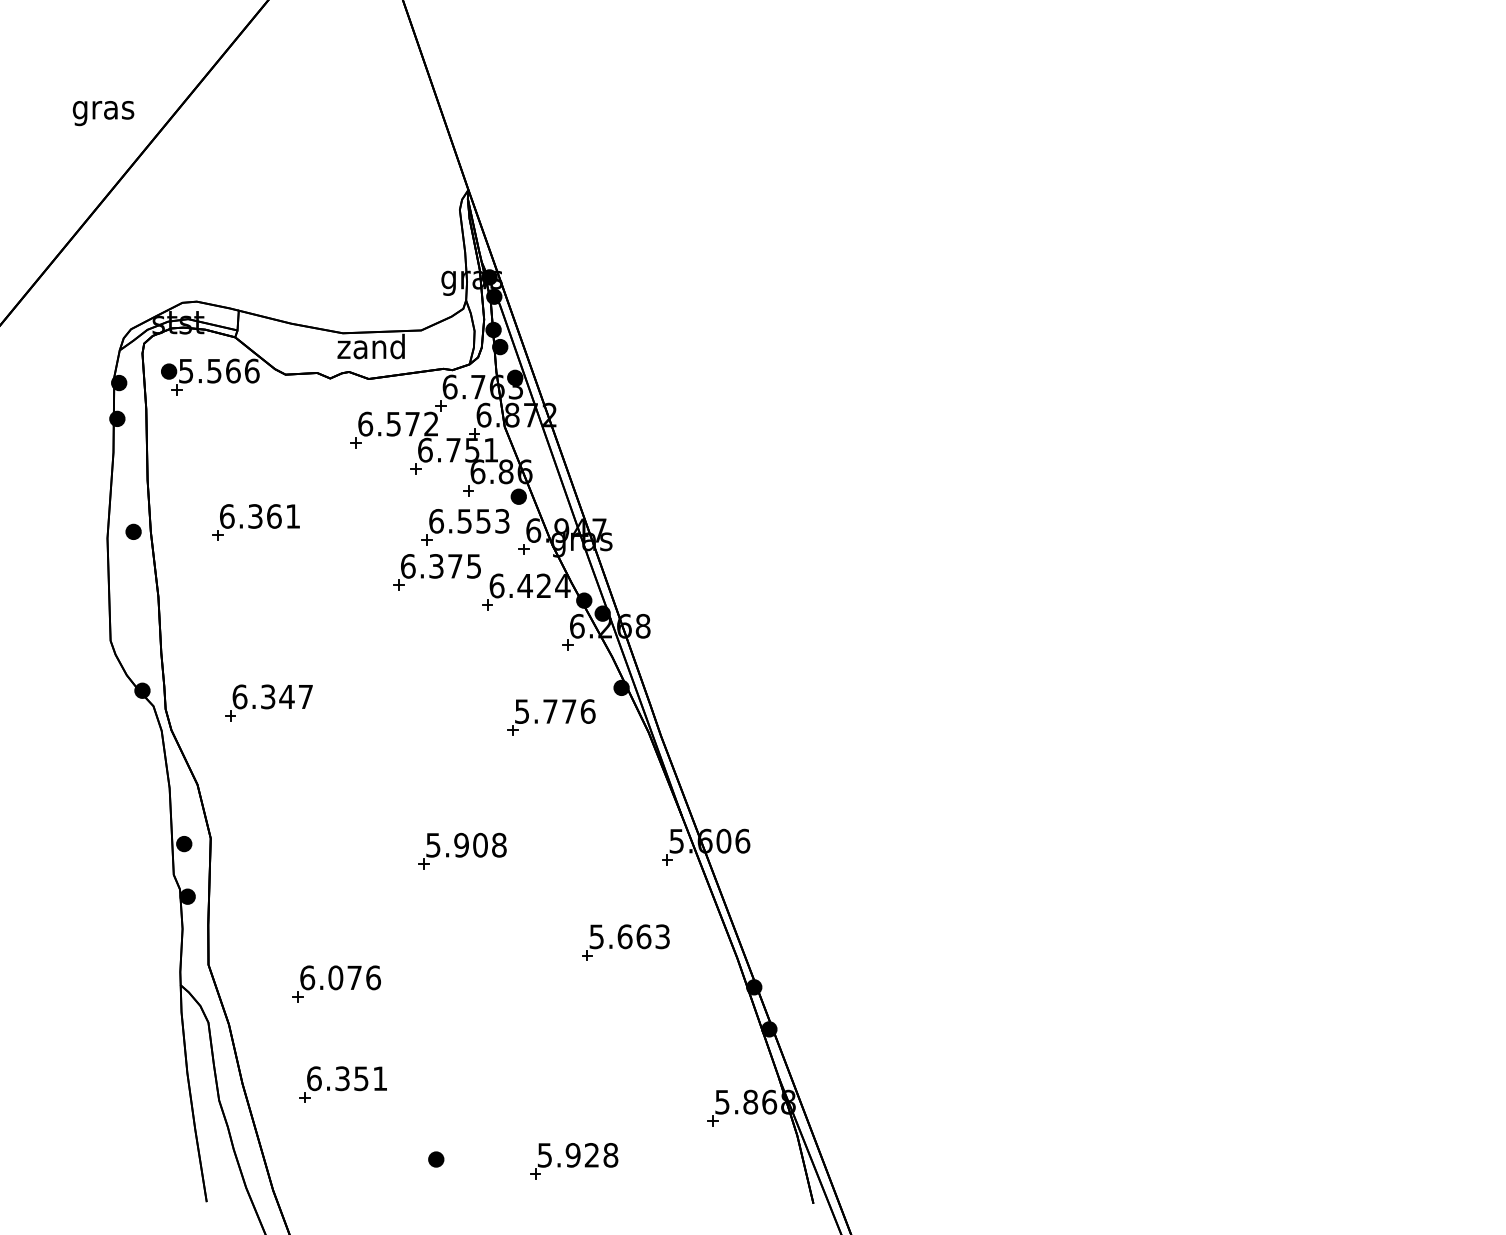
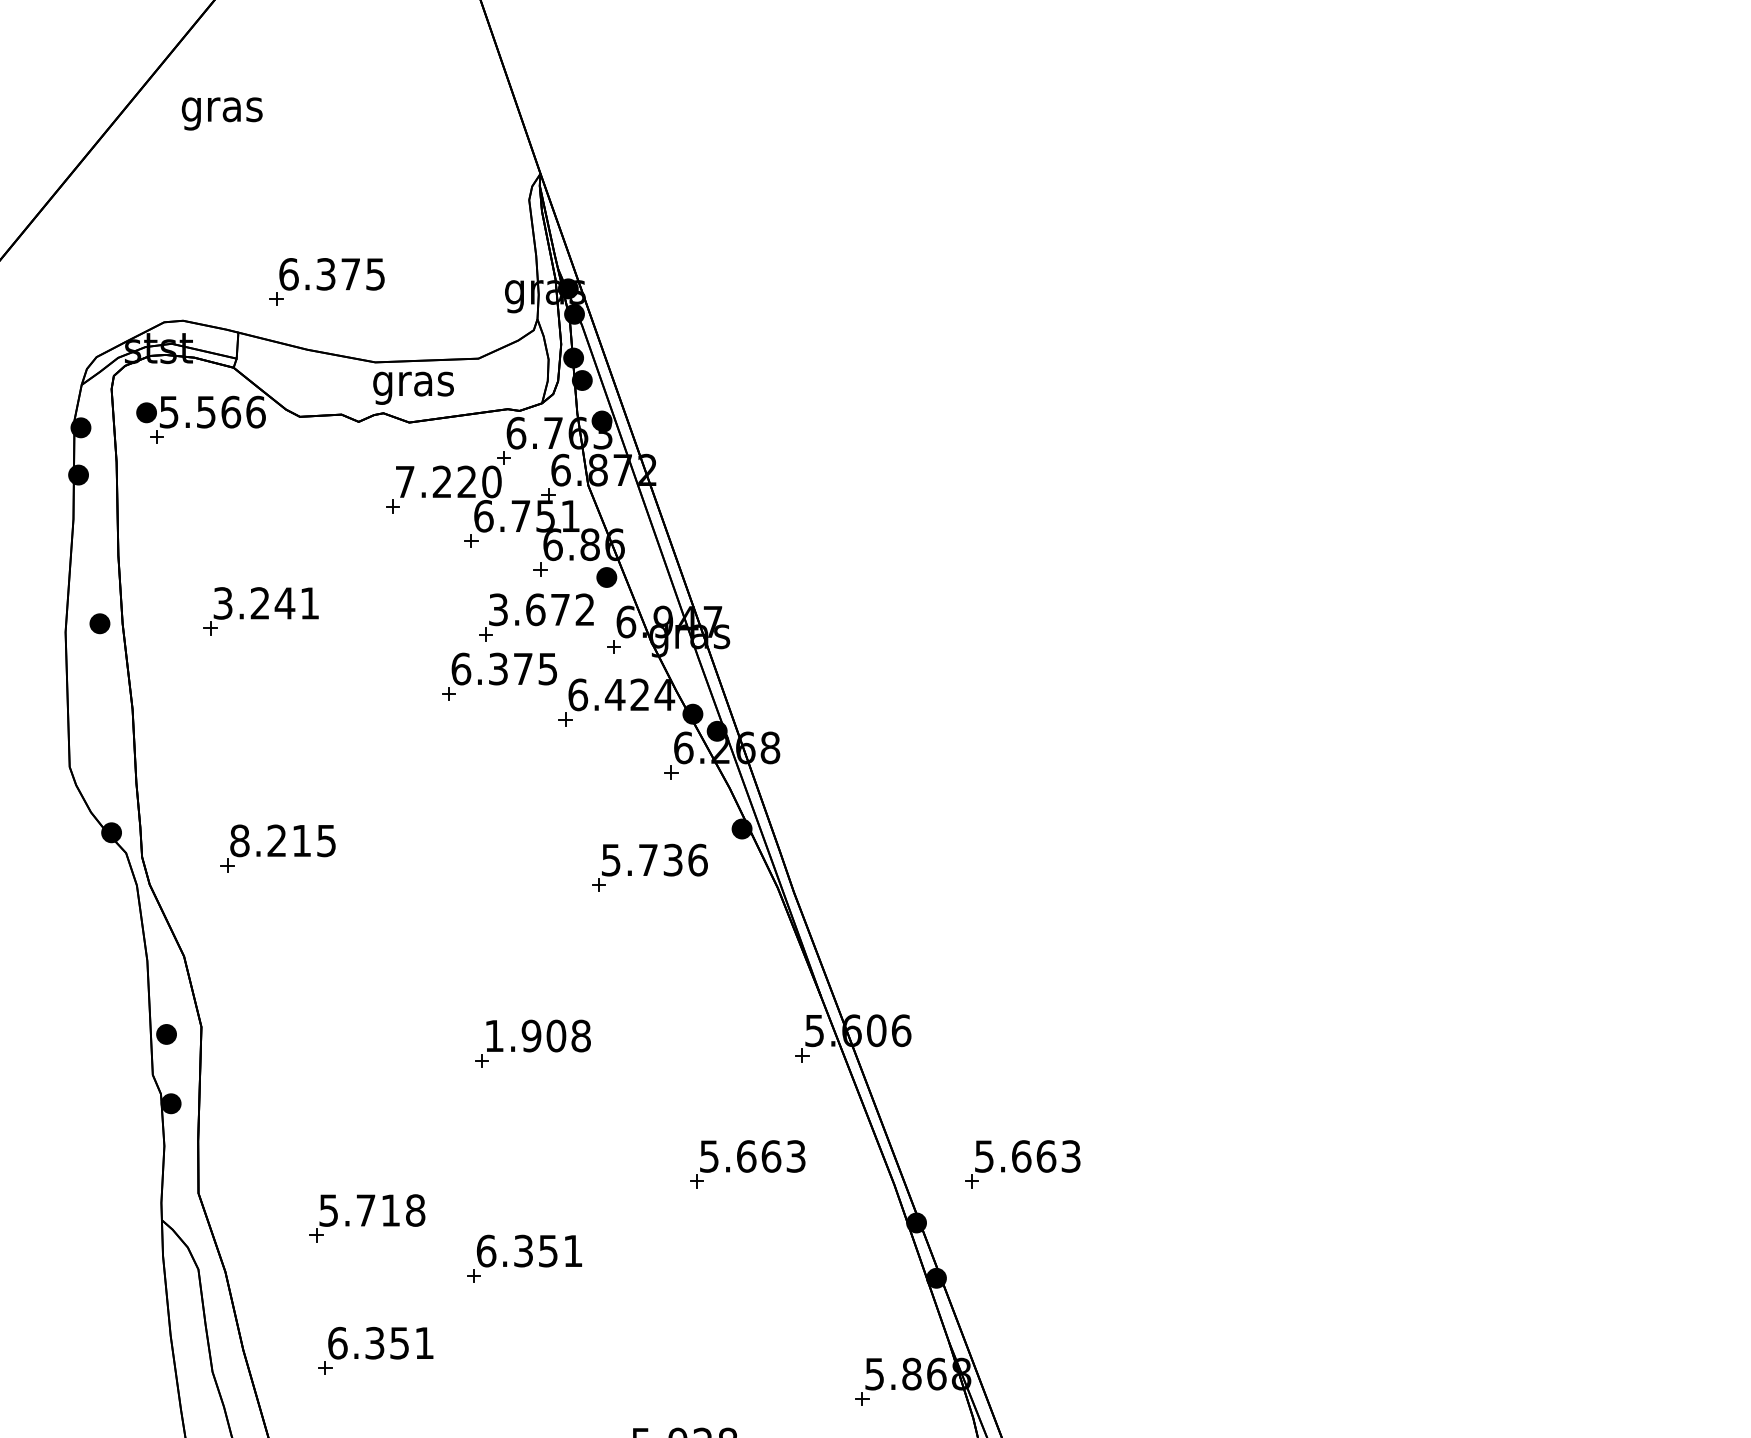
text: (103, 113) -> (222, 113), moved
part: (305, 272) -> (326, 282), added
text: (370, 349) -> (411, 383), zand -> gras
text: (398, 423) -> (448, 481), 6.572 -> 7.220
text: (251, 516) -> (255, 603), 6.361 -> 3.241
text: (469, 521) -> (541, 610), 6.553 -> 3.672
text: (272, 696) -> (282, 840), 6.347 -> 8.215
text: (569, 711) -> (673, 860), 5.776 -> 5.736
text: (433, 845) -> (494, 1036), 5.908 -> 1.908
part: (834, 942) -> (1022, 1163), added
text: (340, 977) -> (372, 1210), 6.076 -> 5.718
part: (455, 1014) -> (523, 1258), added

